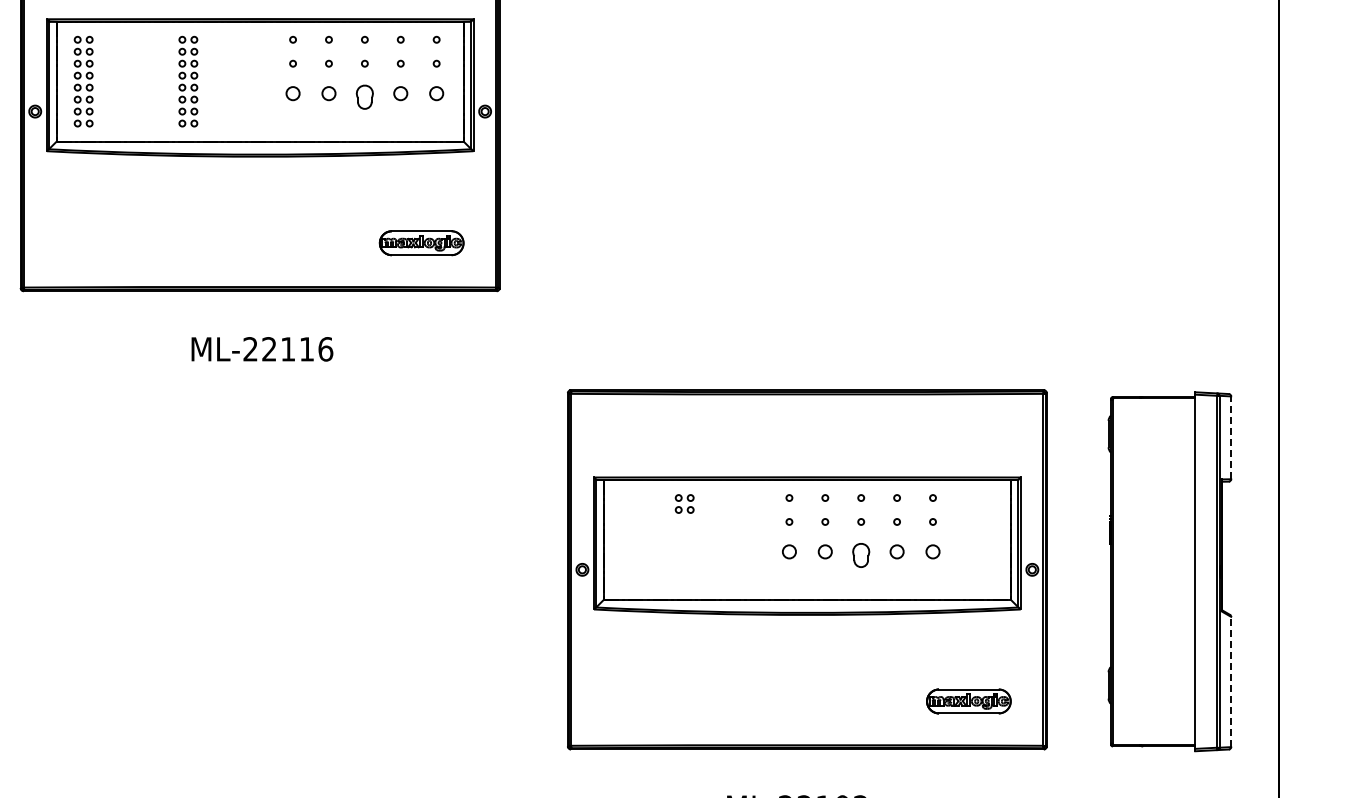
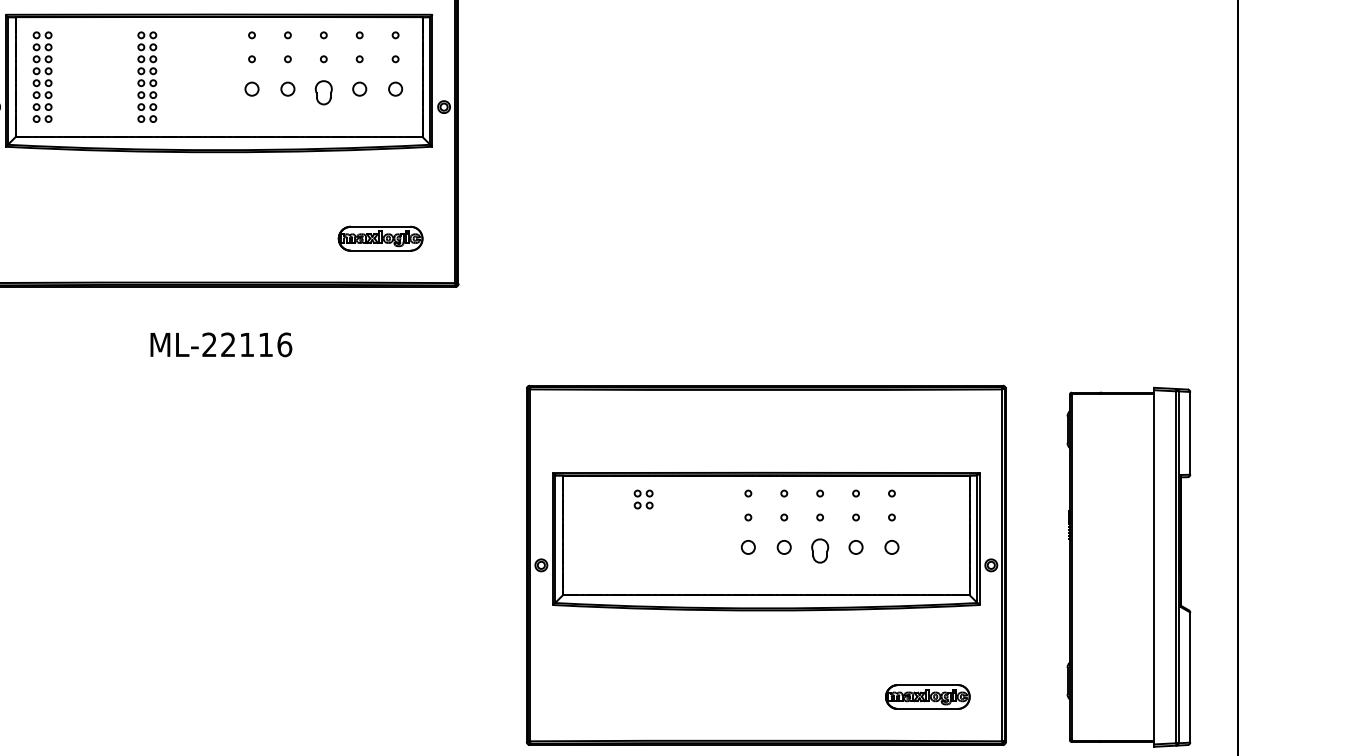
line: (1231, 437) -> (1190, 433), dashed -> solid
line: (1231, 681) -> (1190, 677), dashed -> solid

